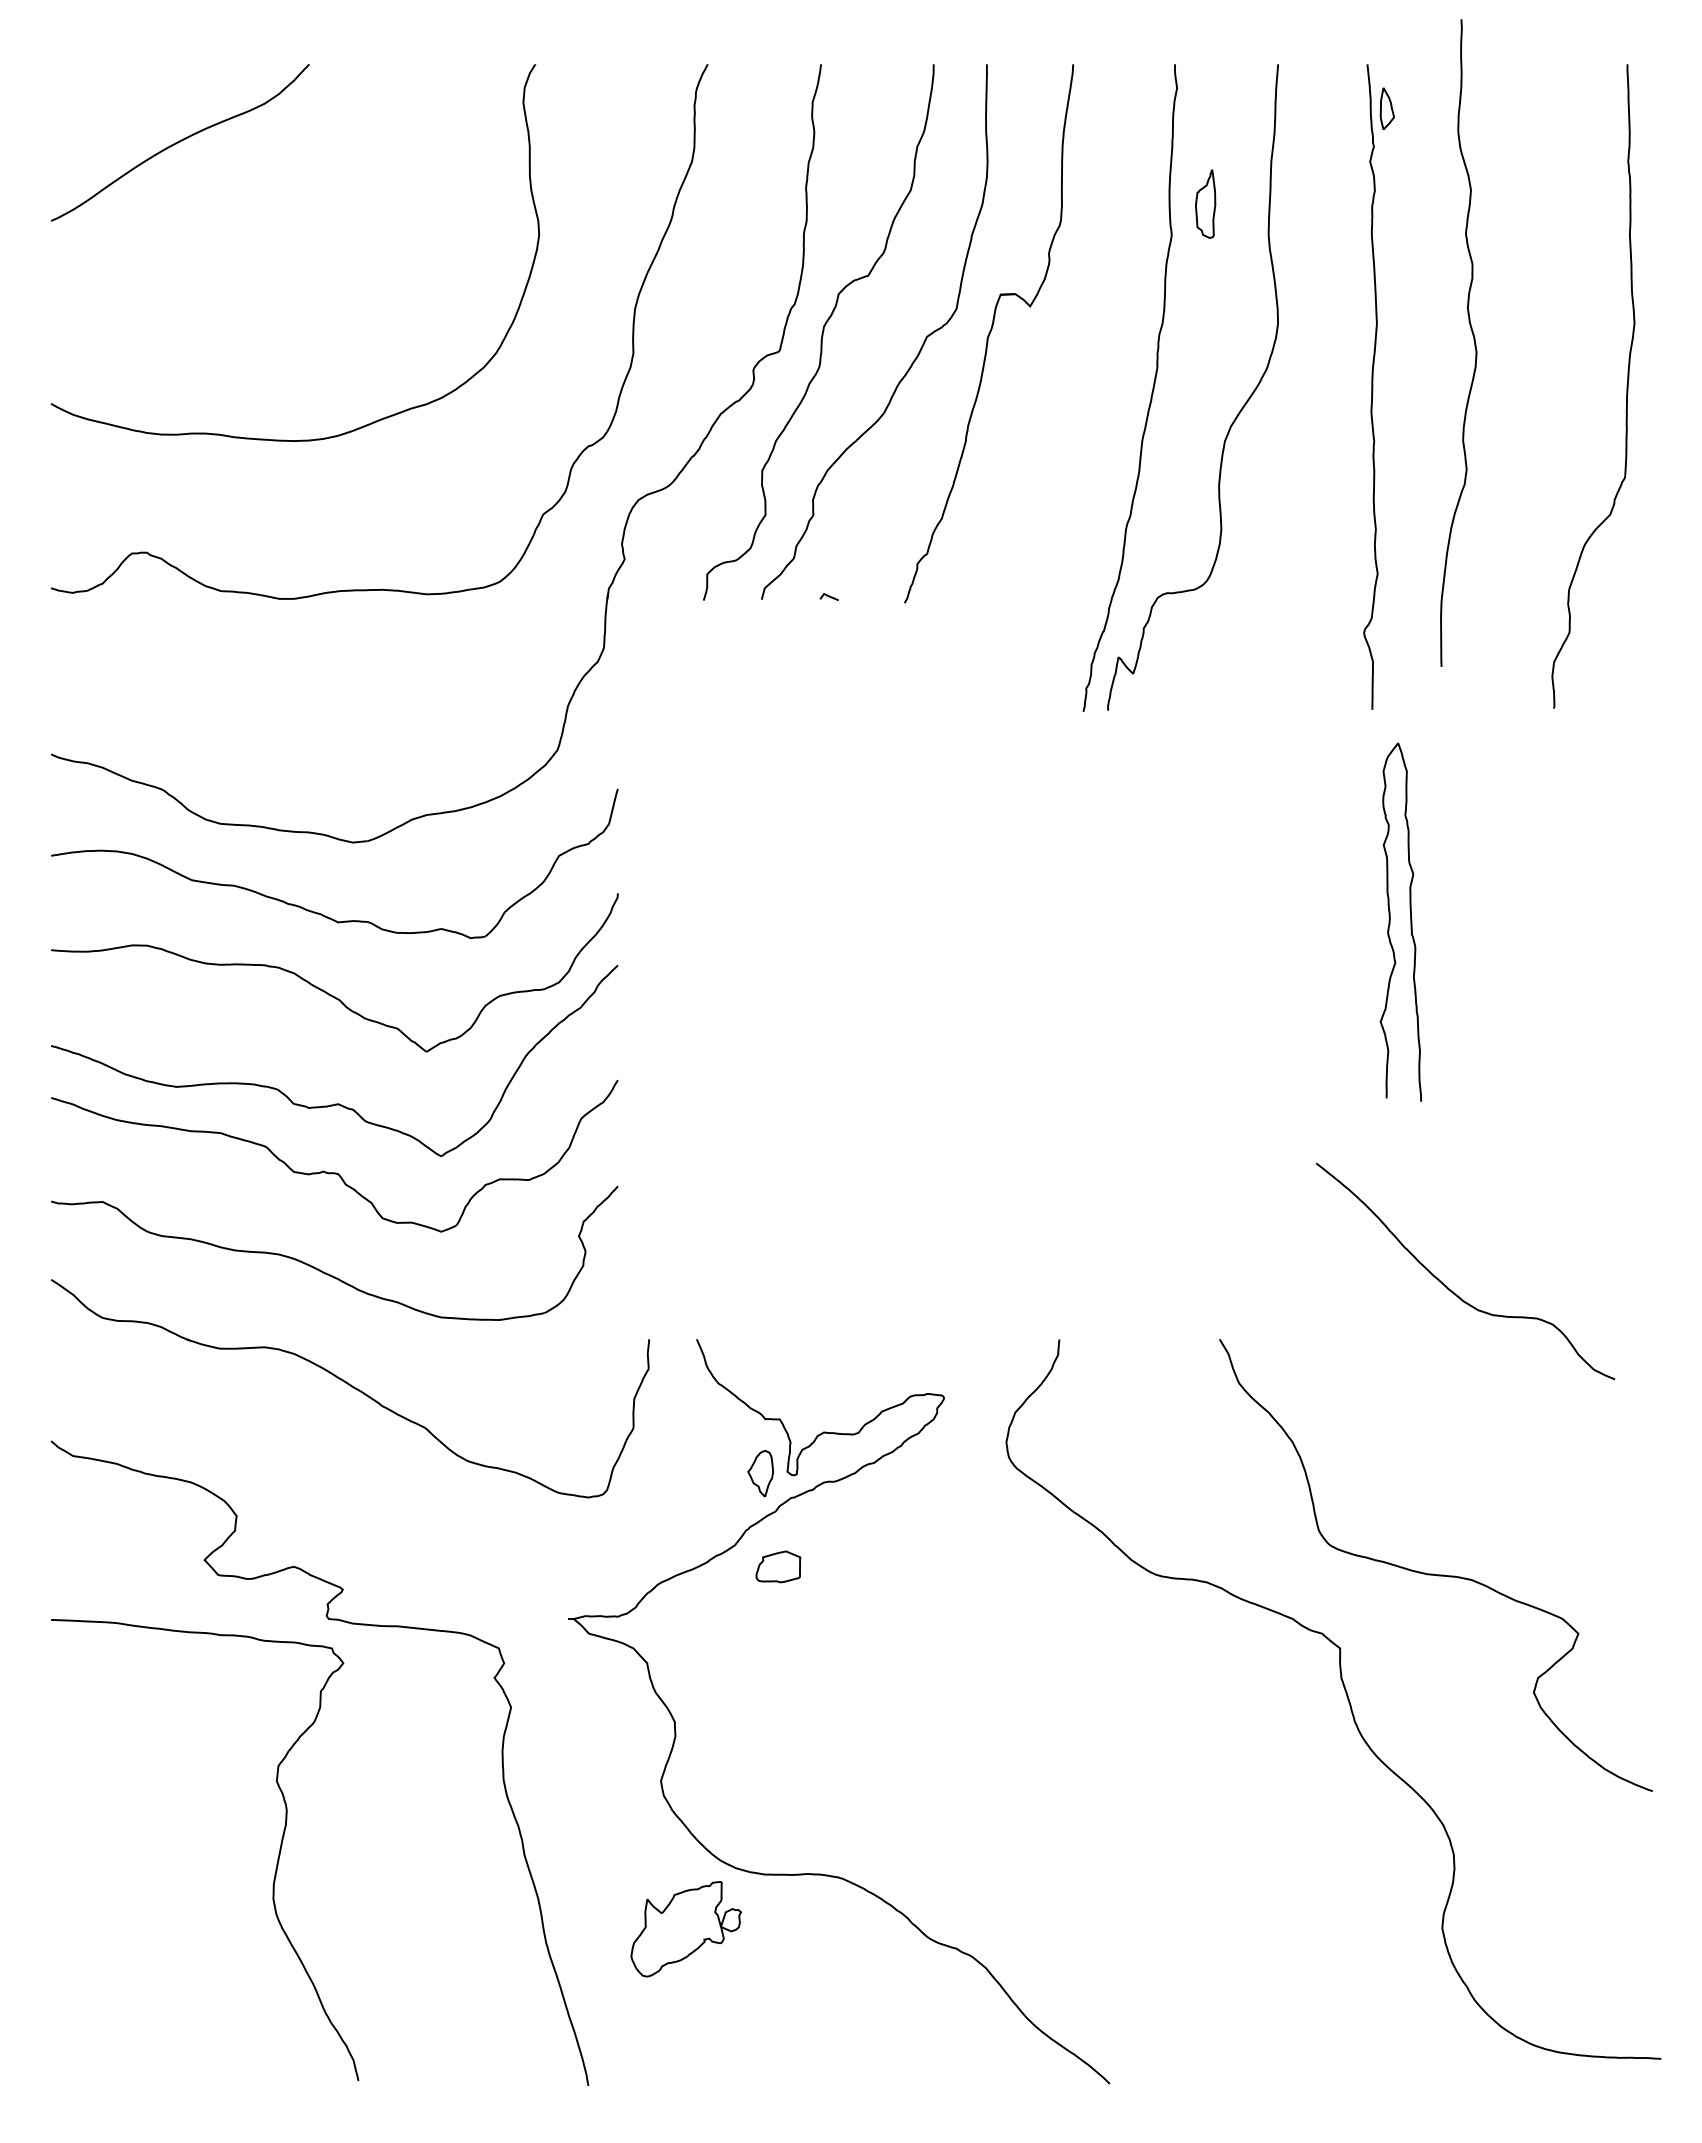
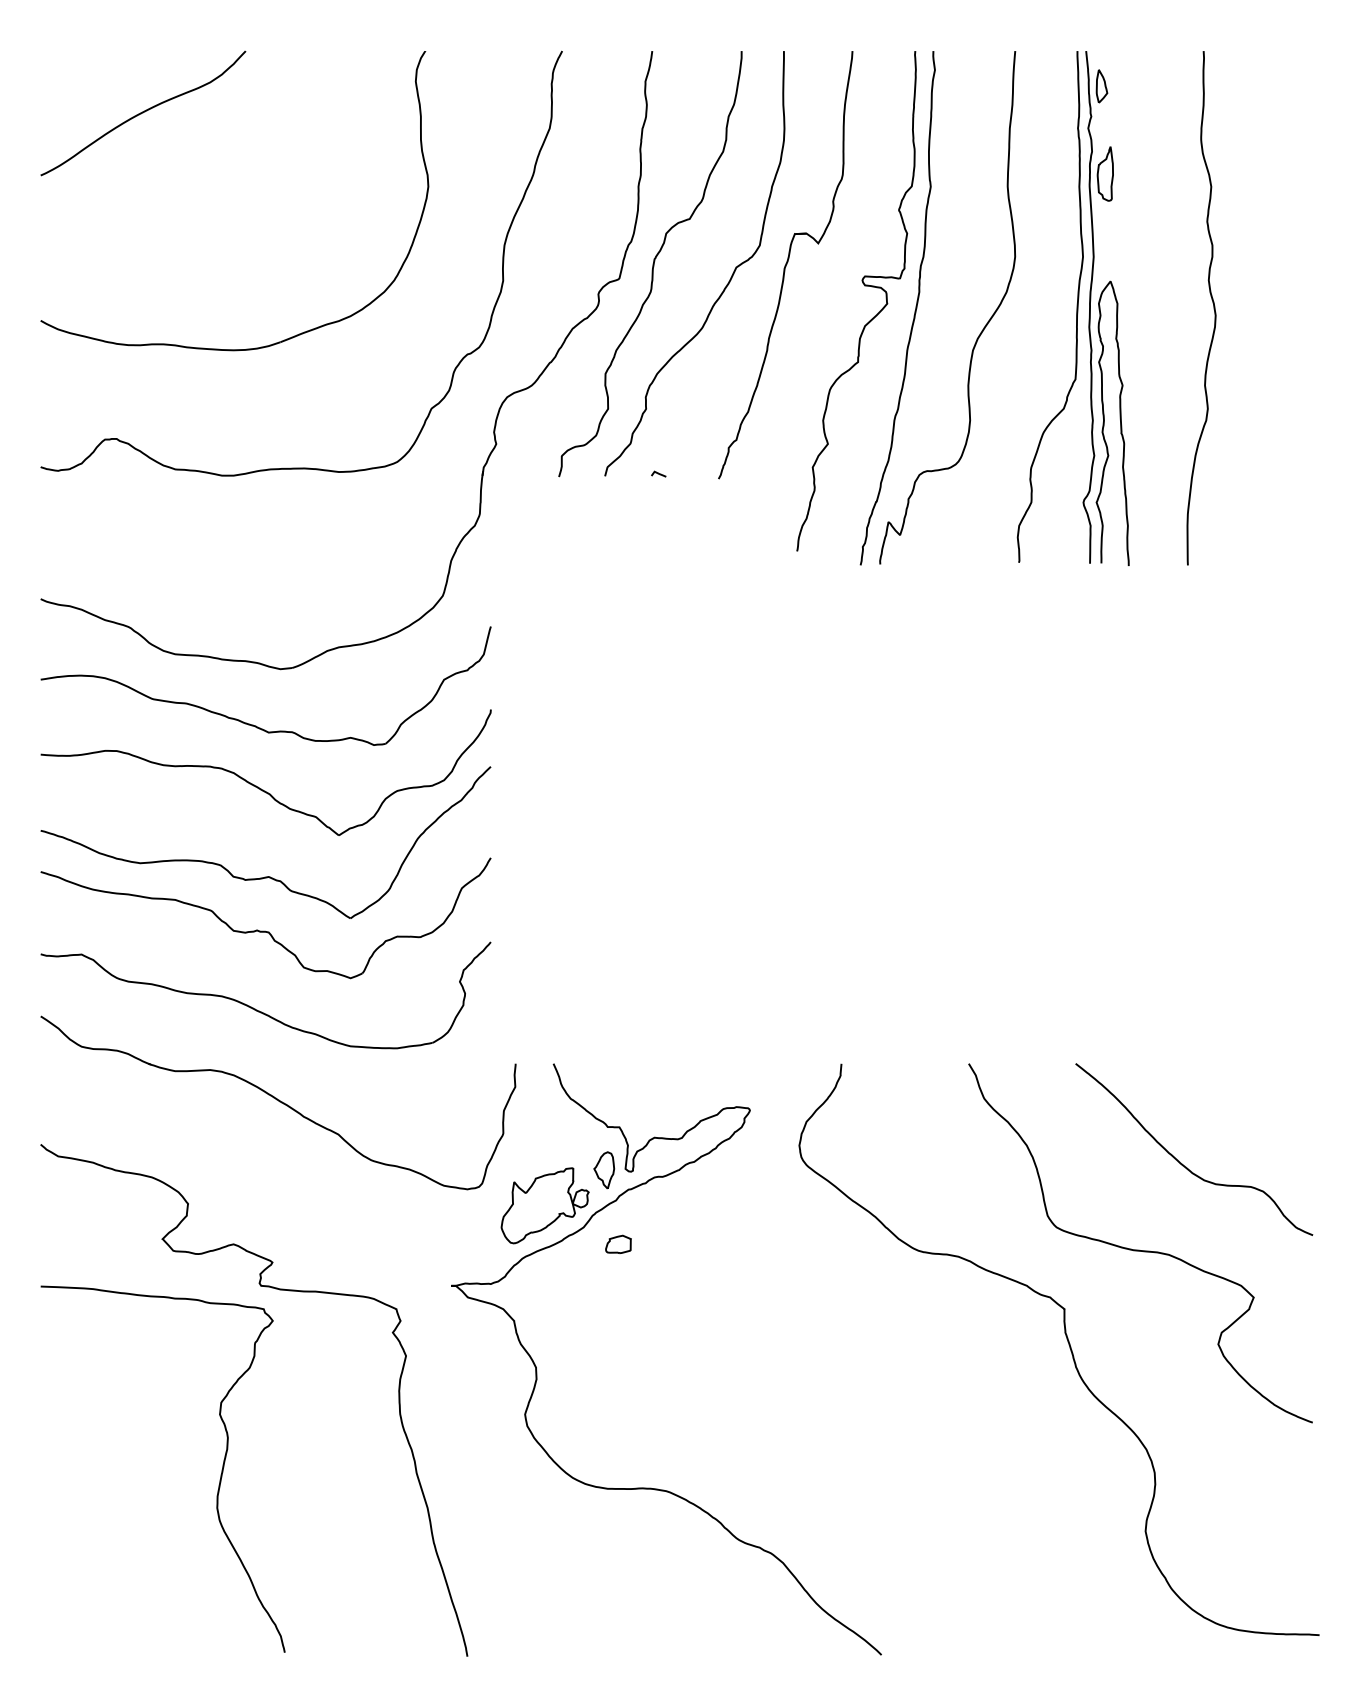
part: (1205, 203) -> (1105, 173), moved
curve: (1473, 340) -> (1213, 306), moved
curve: (1088, 360) -> (864, 286), added
curve: (1626, 386) -> (1076, 306), moved
curve: (1390, 921) -> (1104, 422), moved
curve: (1452, 1290) -> (1183, 1164), moved
part: (778, 1566) -> (618, 1244), size x0.71
part: (685, 1929) -> (544, 1206), moved

